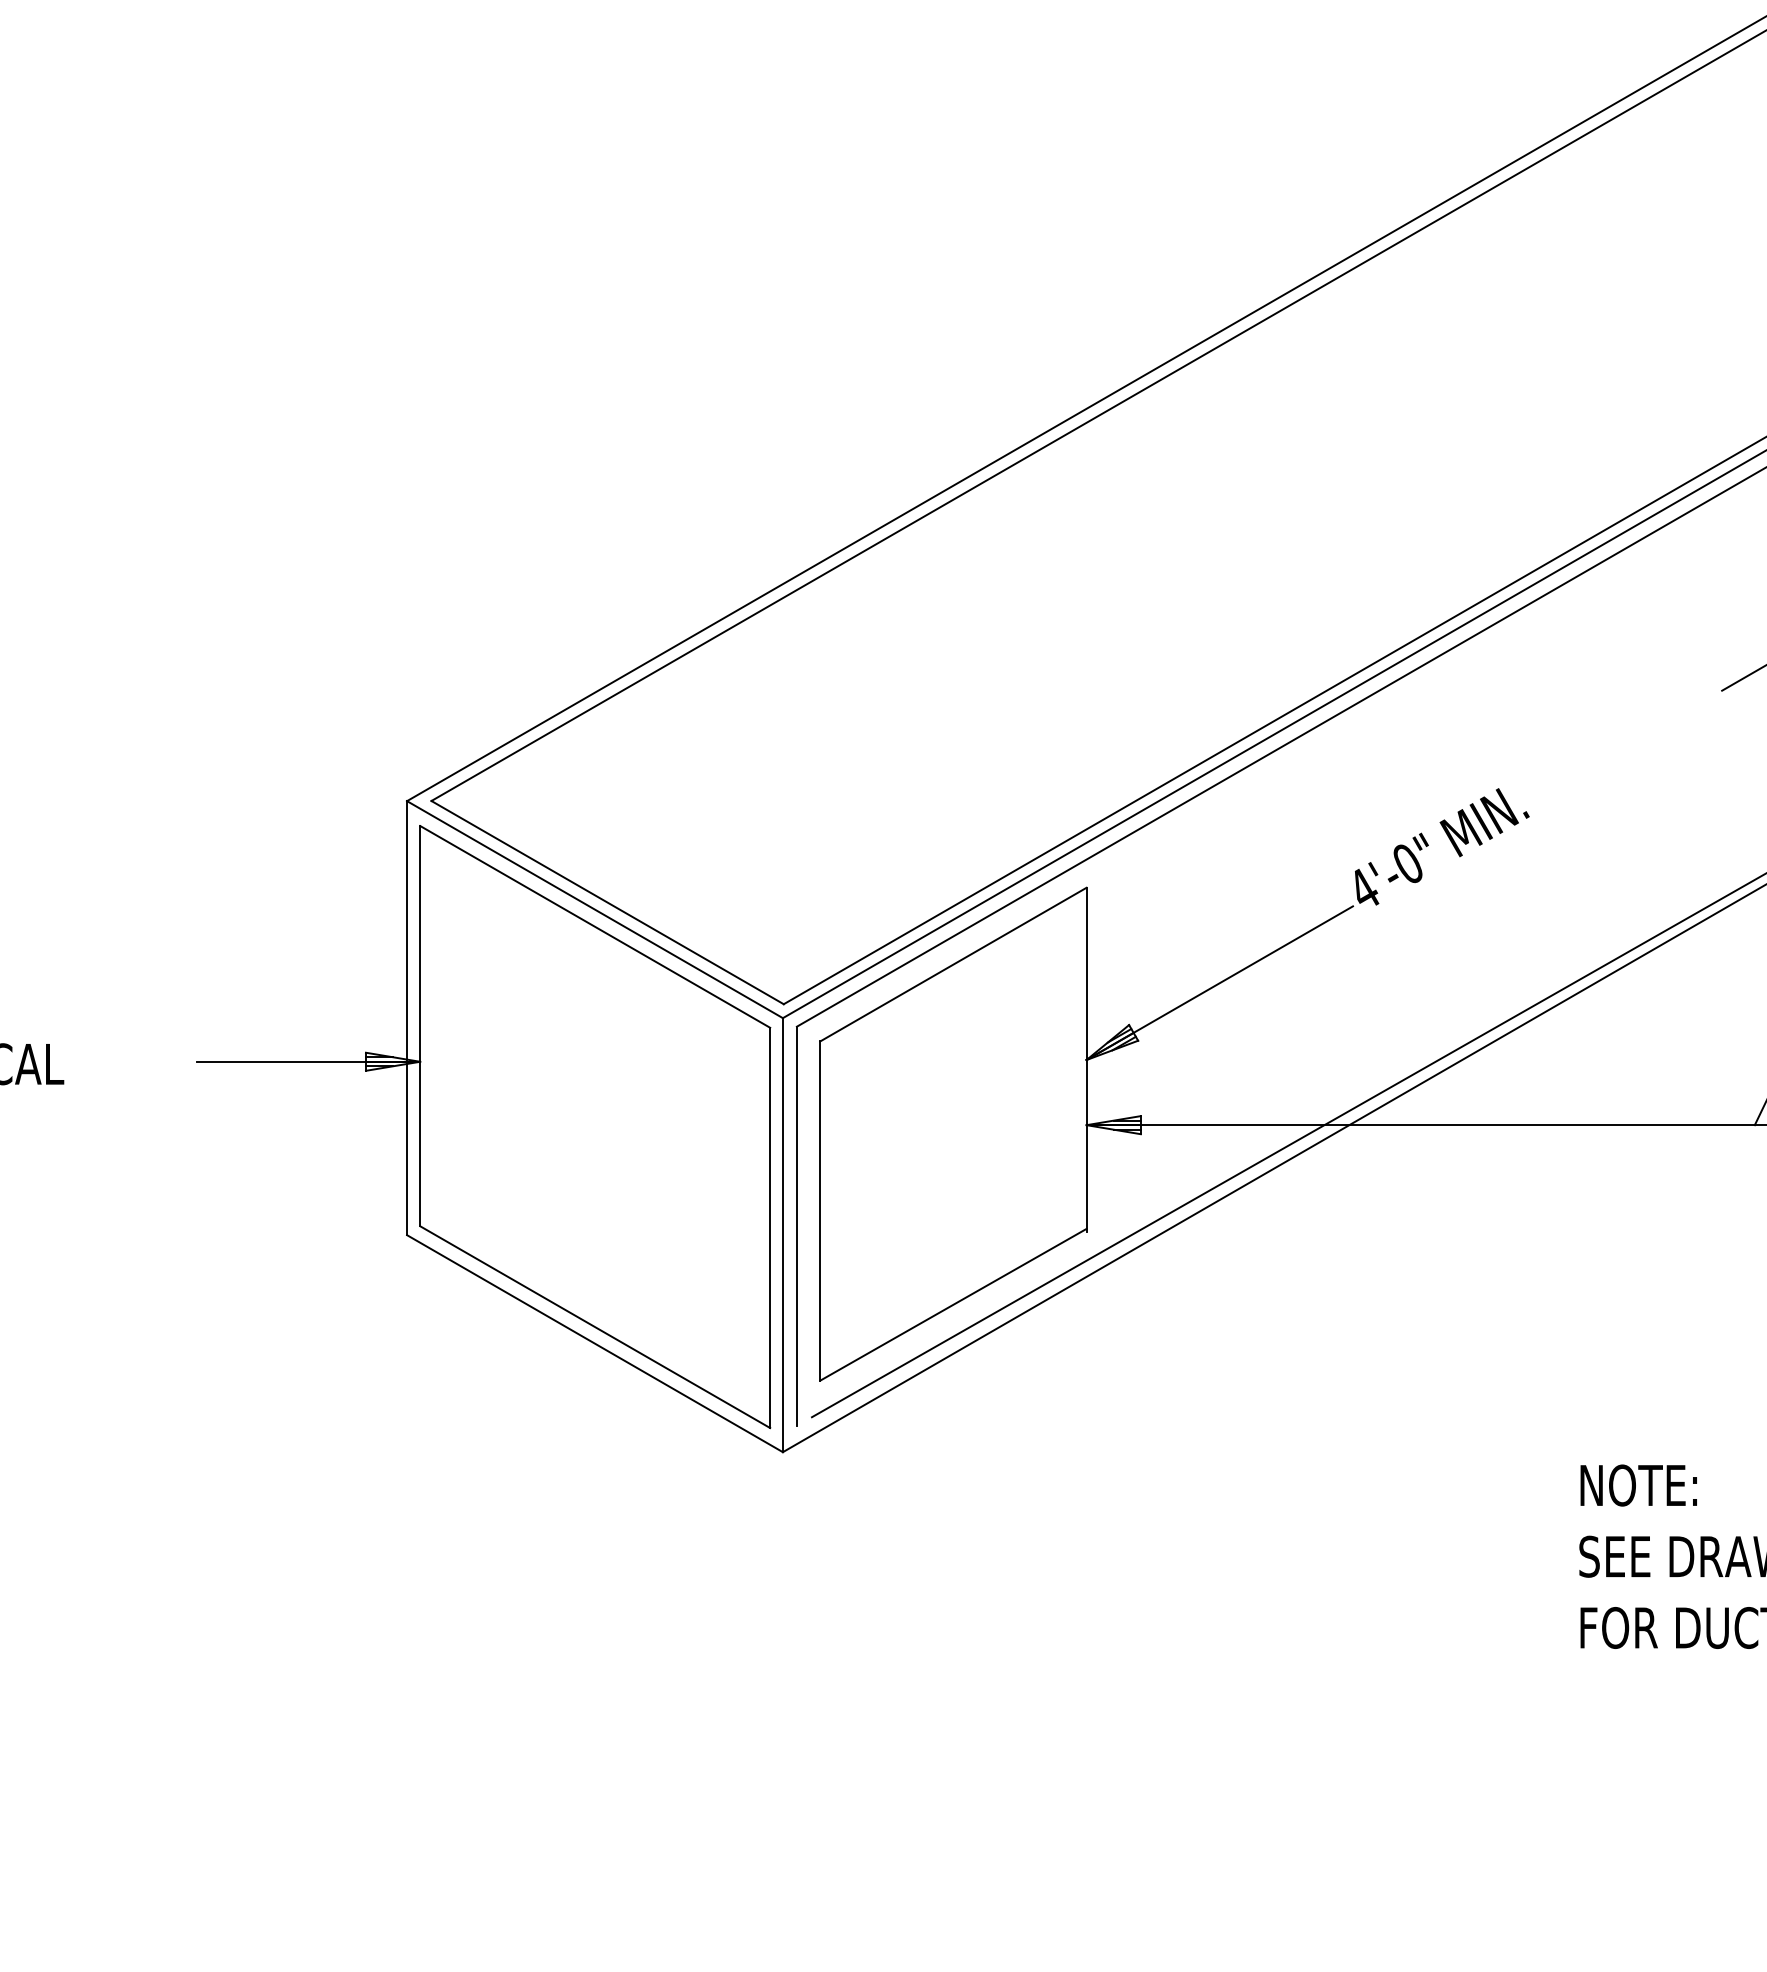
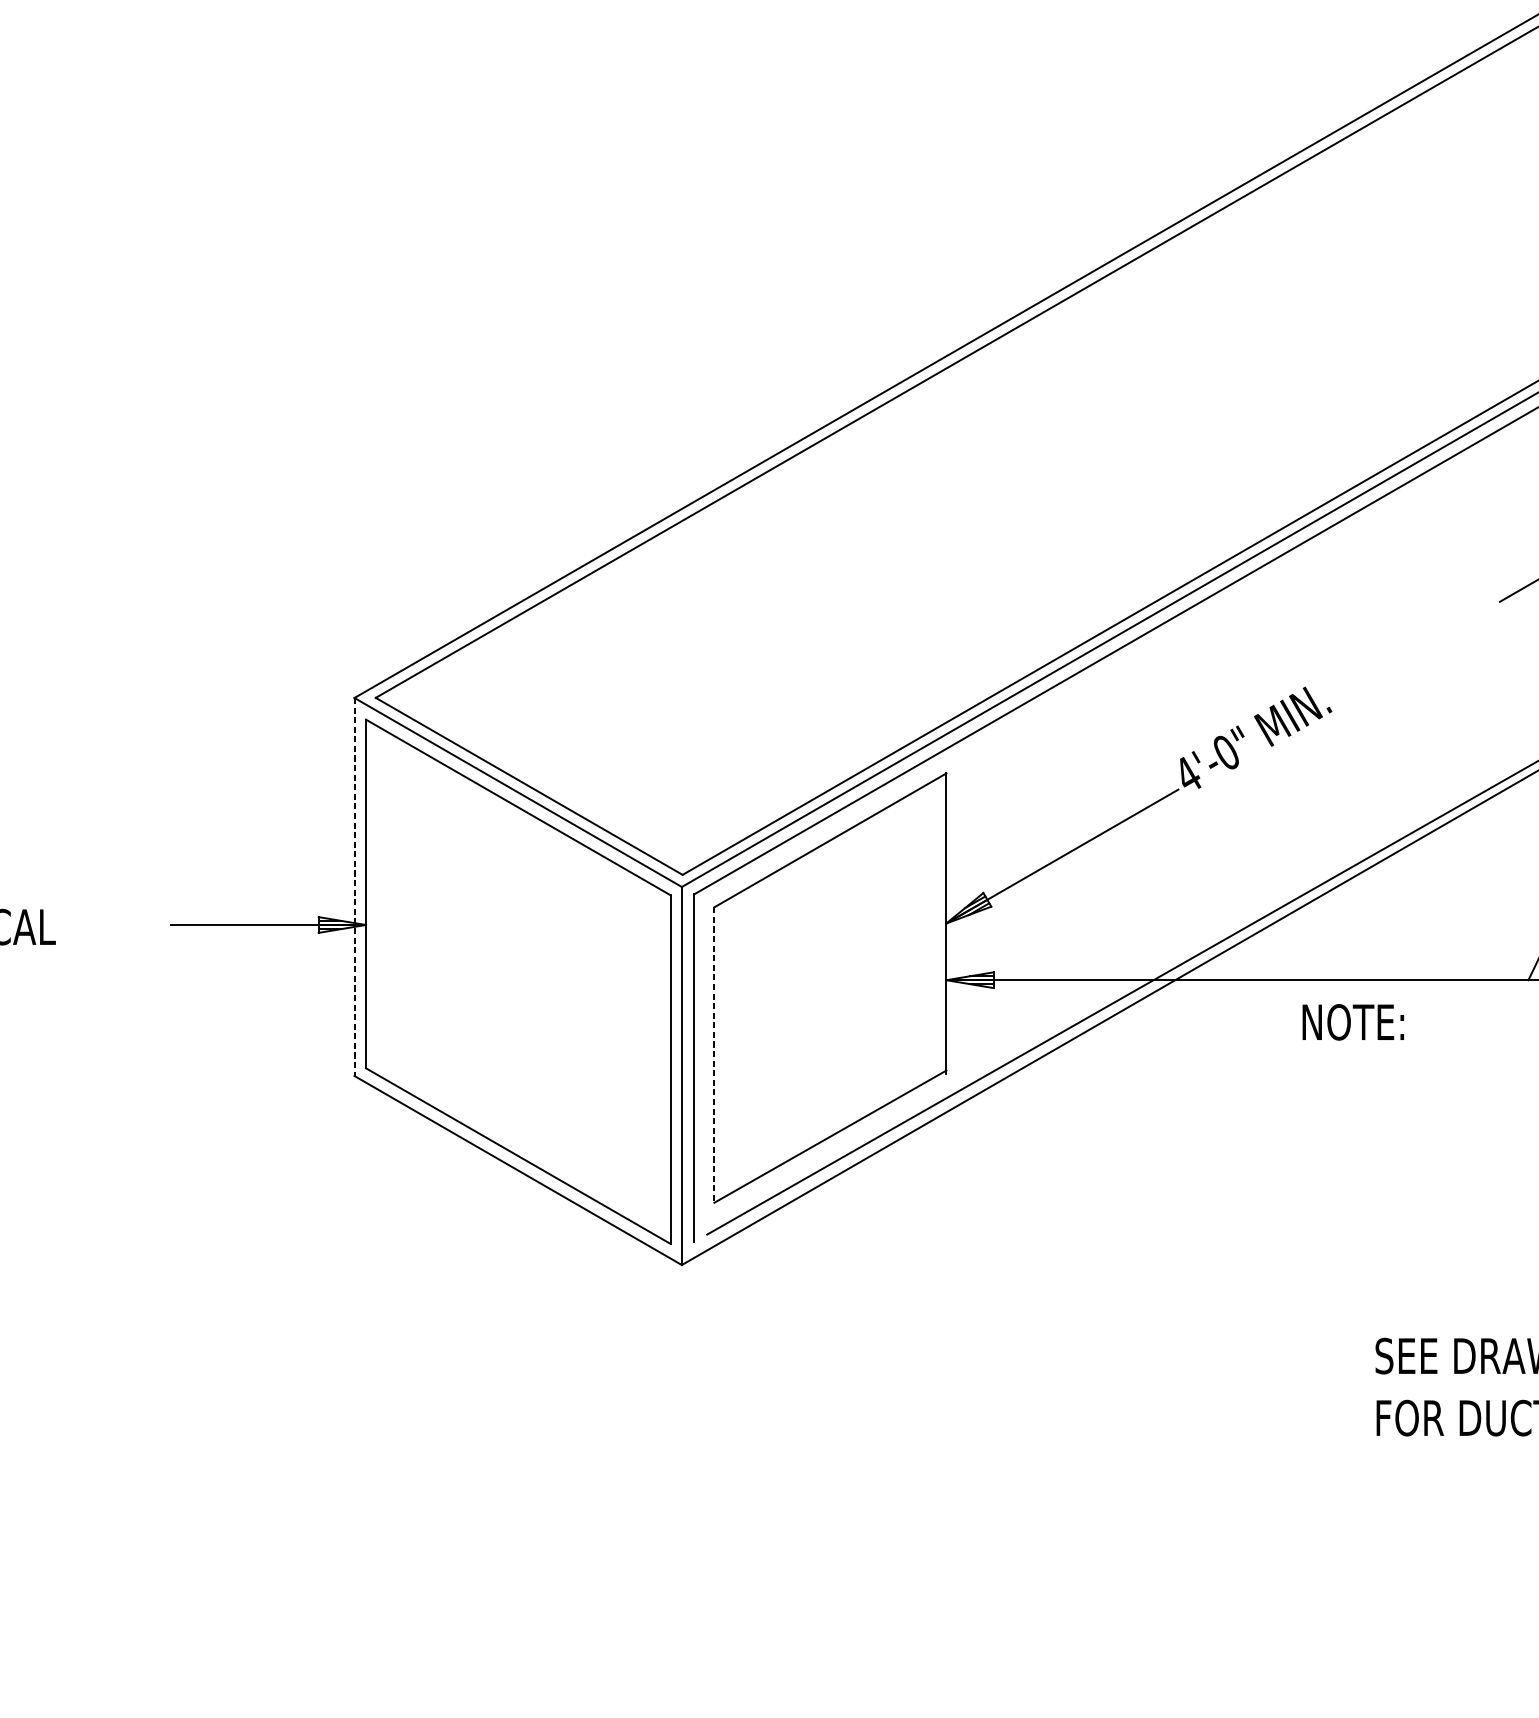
line: (407, 1018) -> (354, 887), solid -> dashed
line: (820, 1211) -> (714, 1055), solid -> dashed
text: (1638, 1485) -> (1353, 1022), moved

